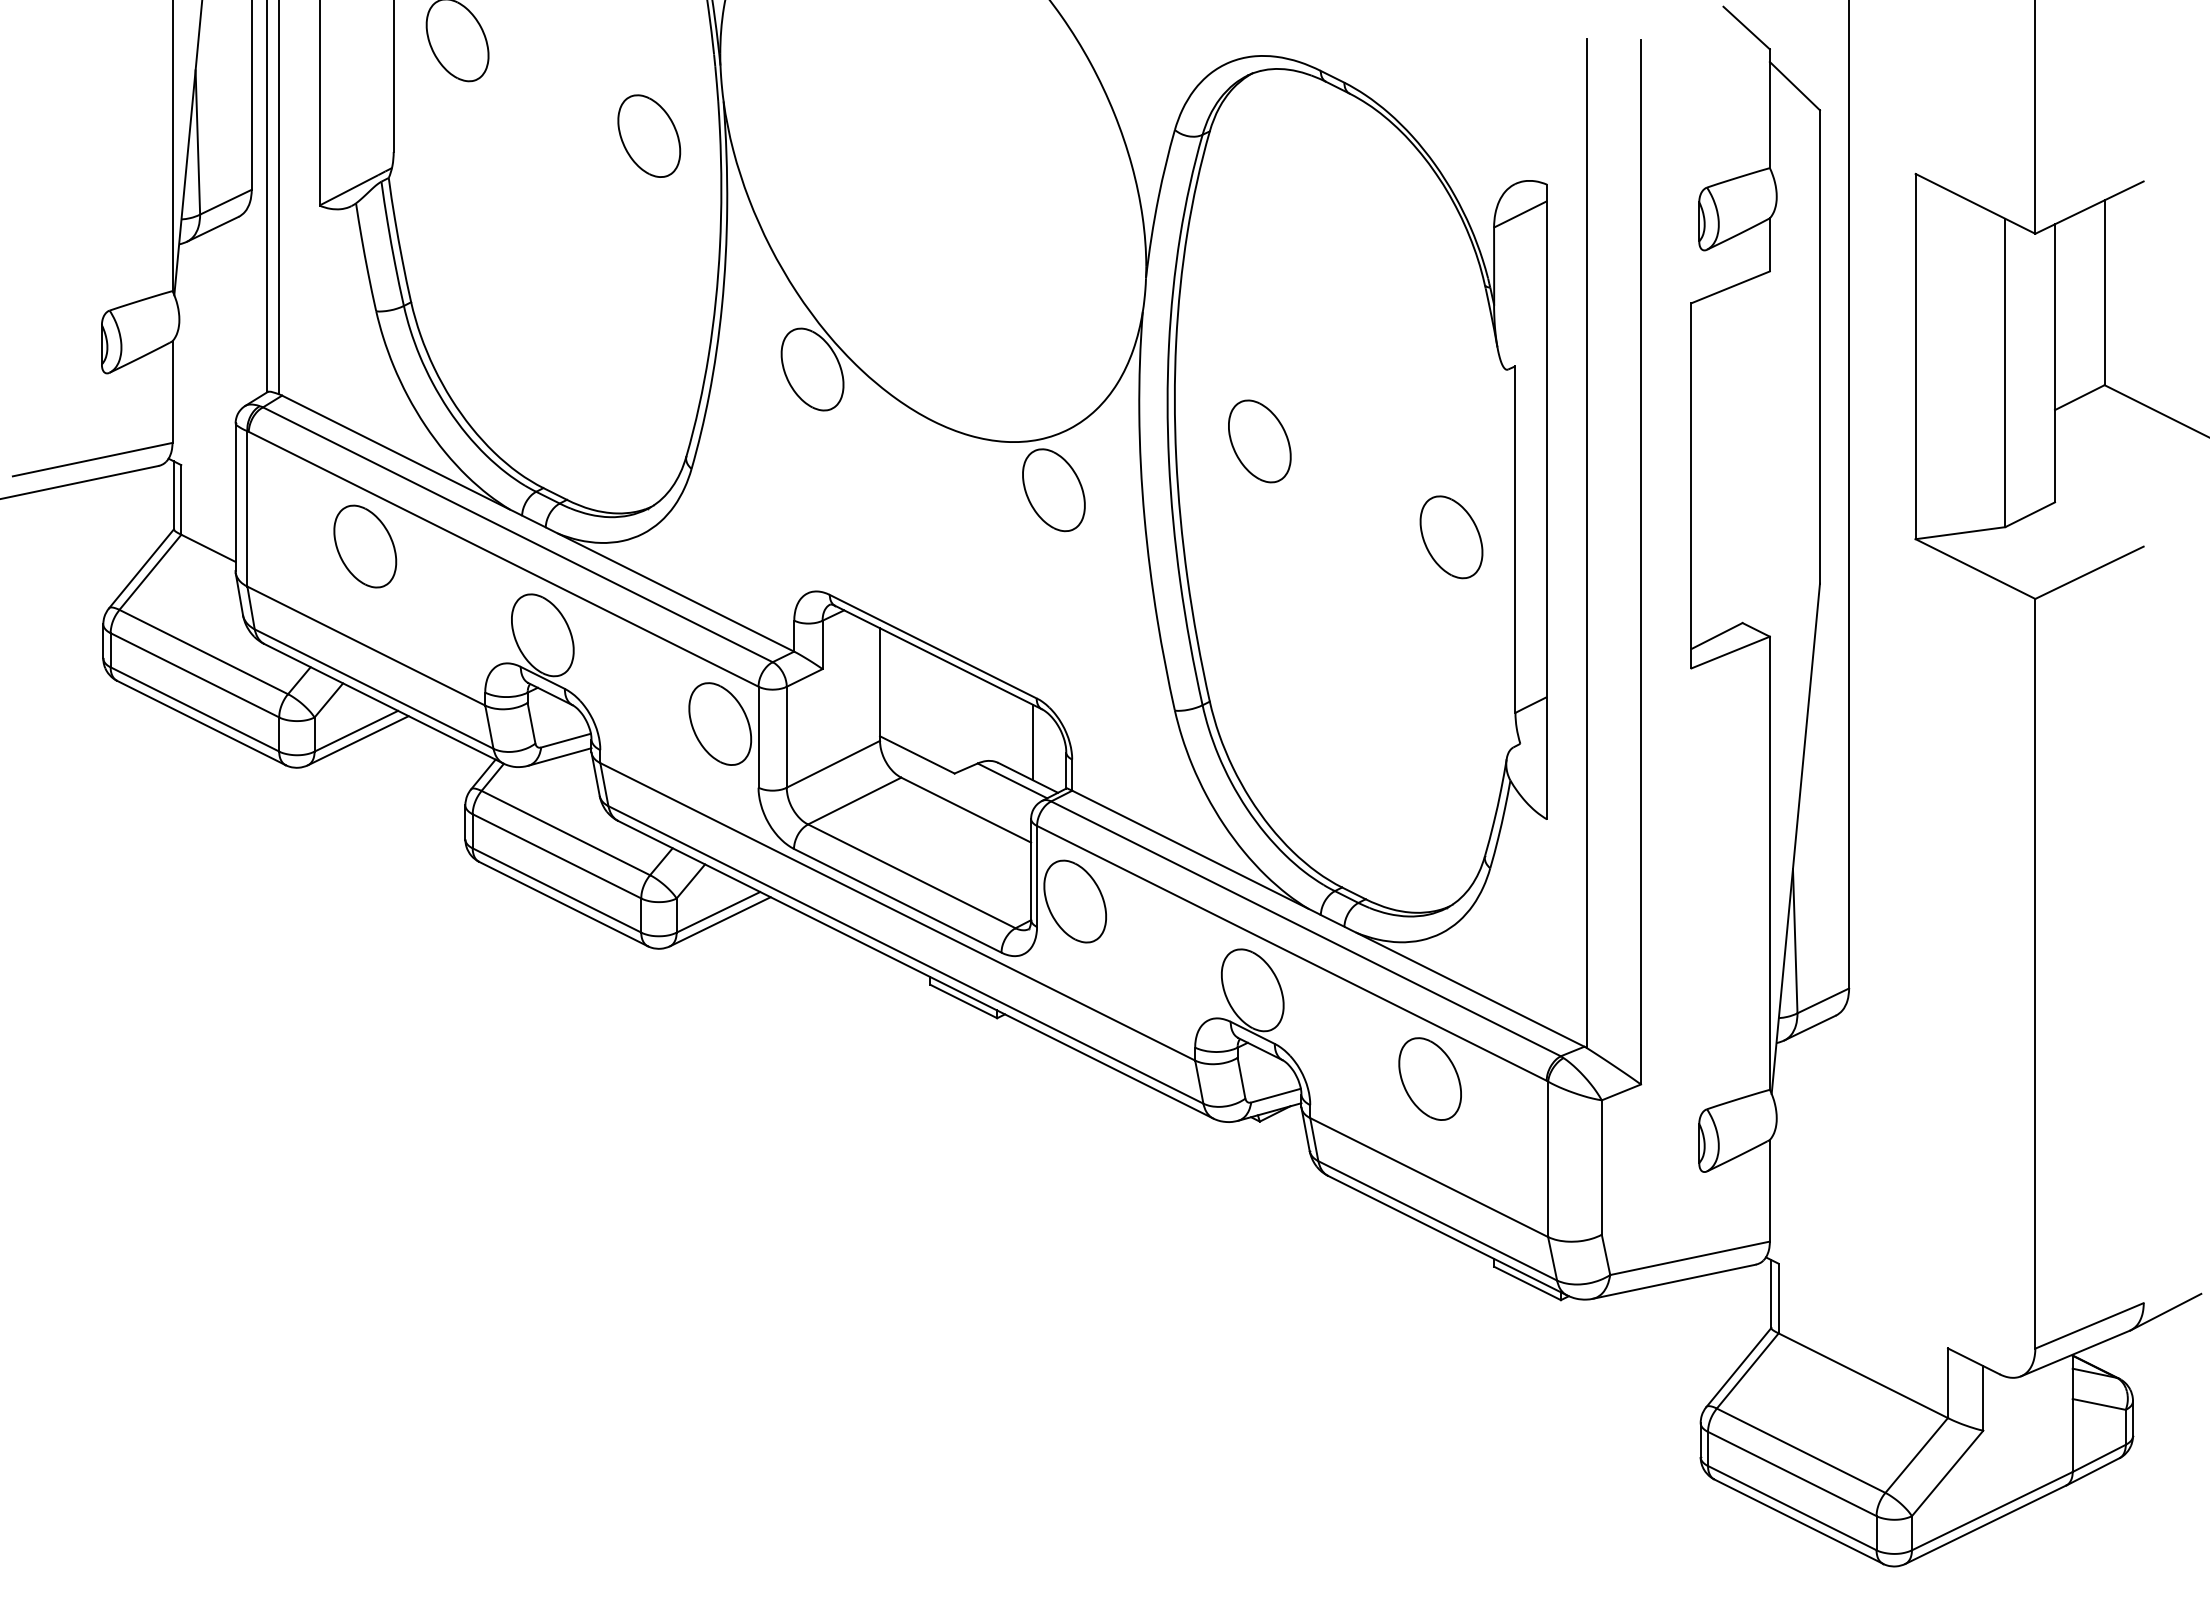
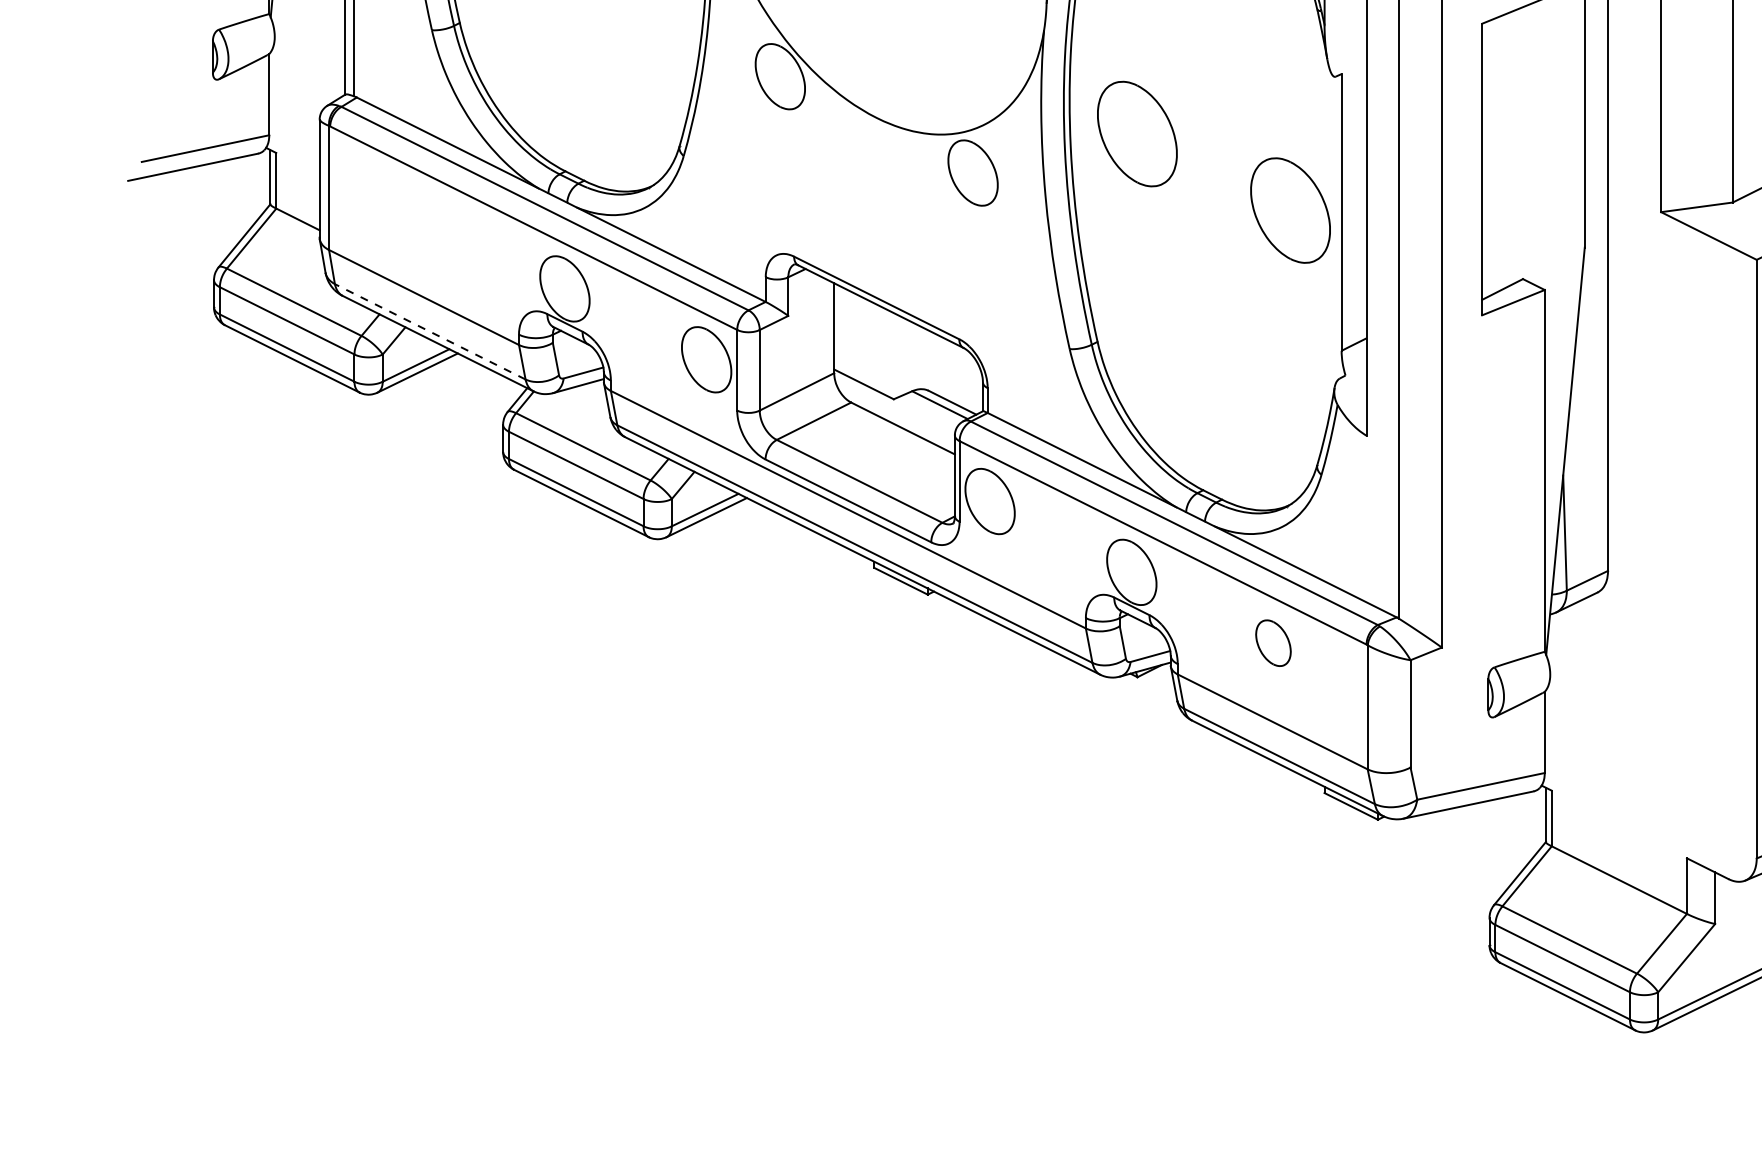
part: (1259, 441) -> (1137, 134), size x1.6
part: (1451, 537) -> (1290, 210), size x1.6
part: (365, 546) -> (423, 217), removed
line: (373, 688) -> (429, 331), solid -> dashed
line: (1032, 742) -> (955, 374), removed
part: (1429, 1078) -> (1272, 642), size x0.7

